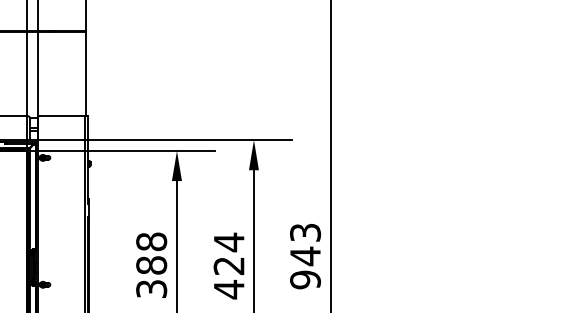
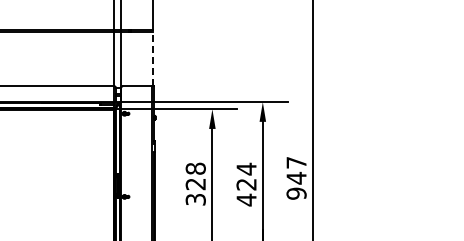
line: (85, 73) -> (152, 58), solid -> dashed
text: (305, 232) -> (296, 162), 943 -> 947
text: (151, 265) -> (195, 184), 388 -> 328

